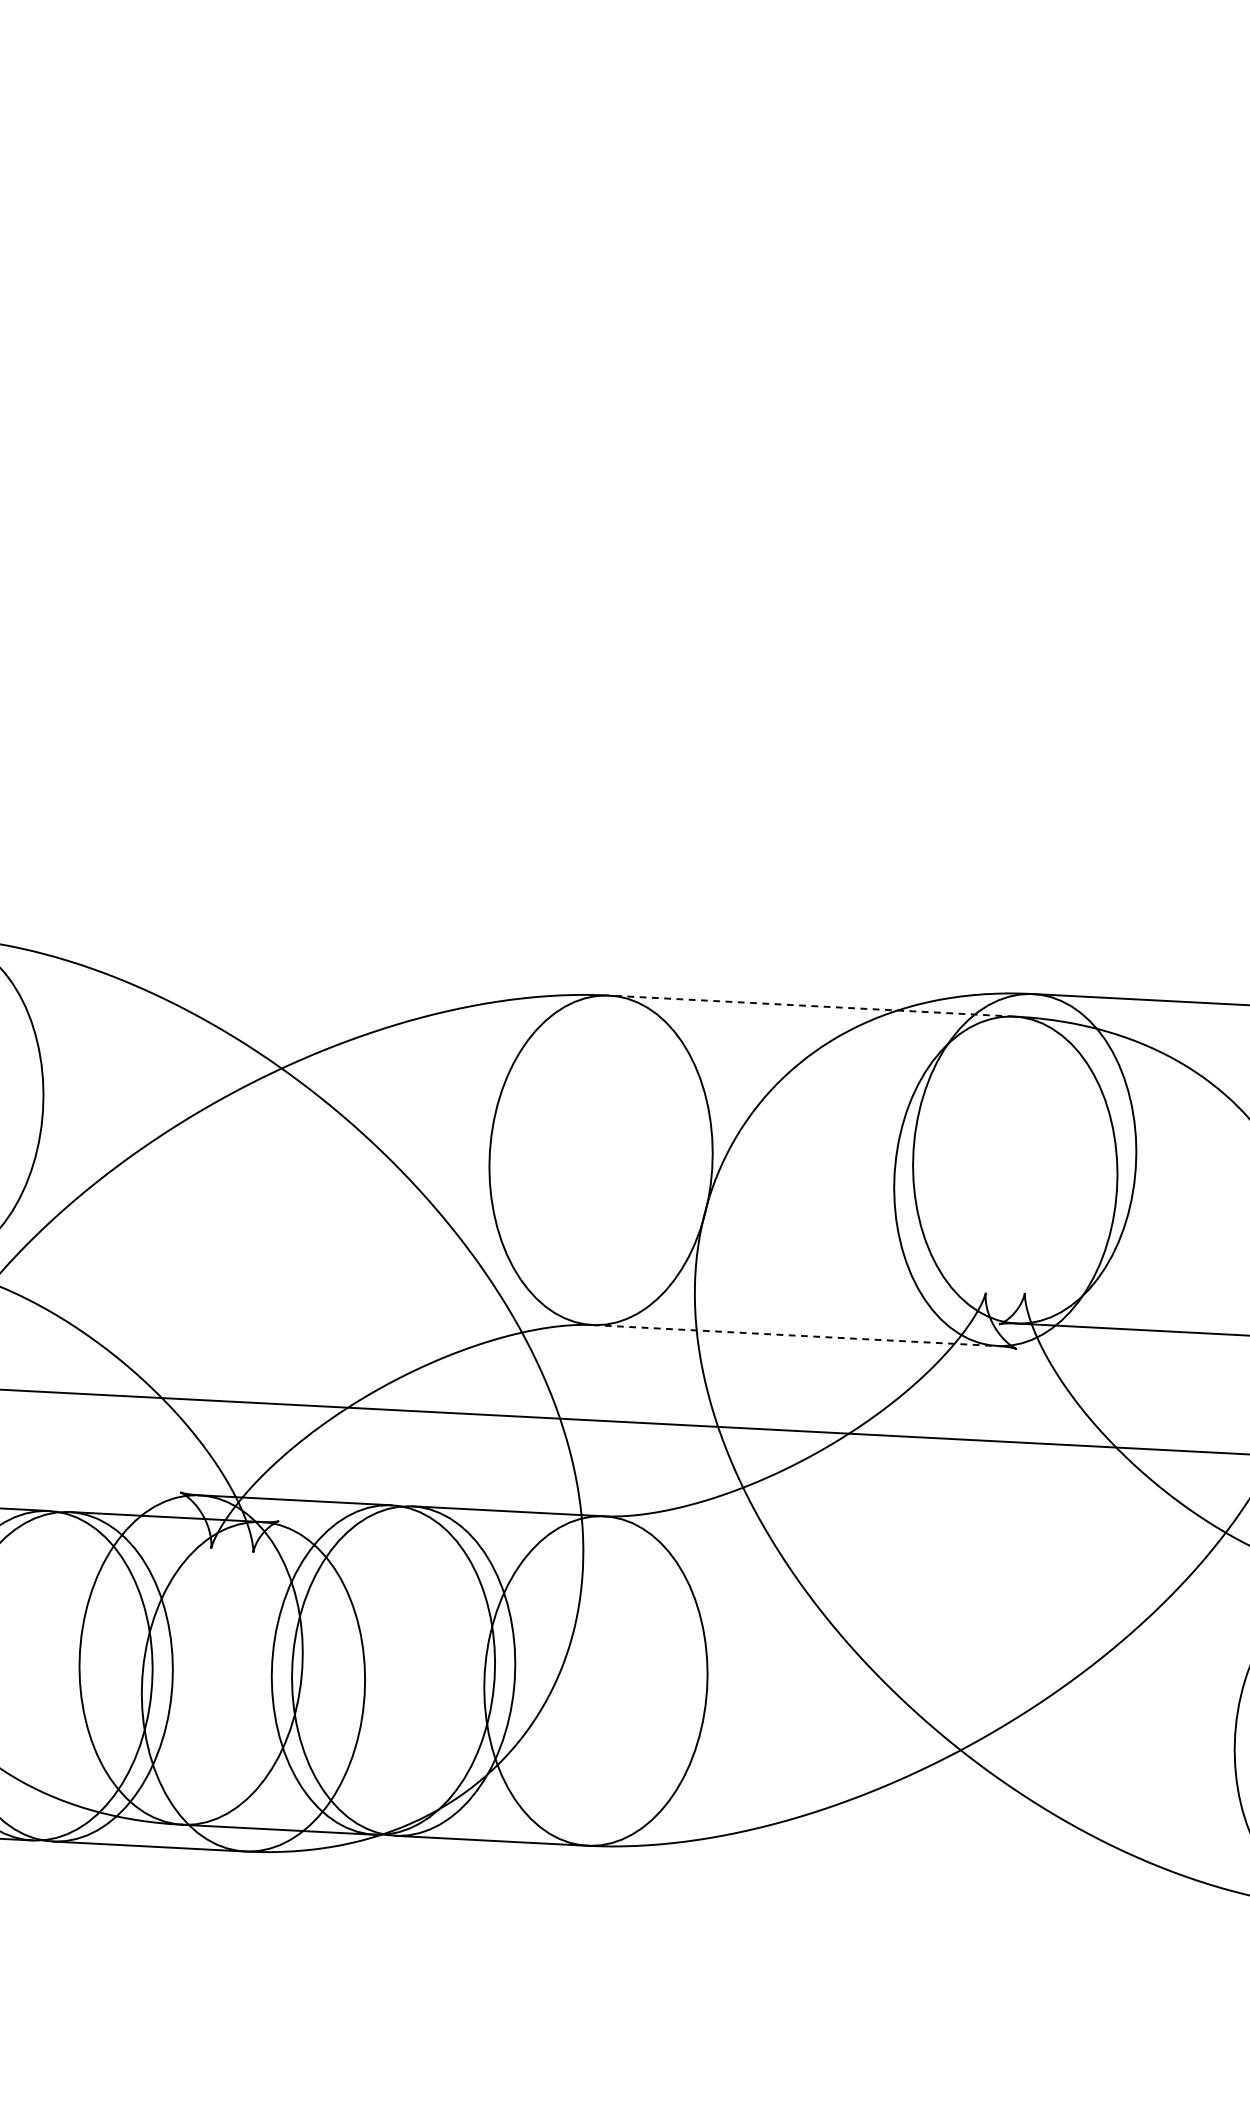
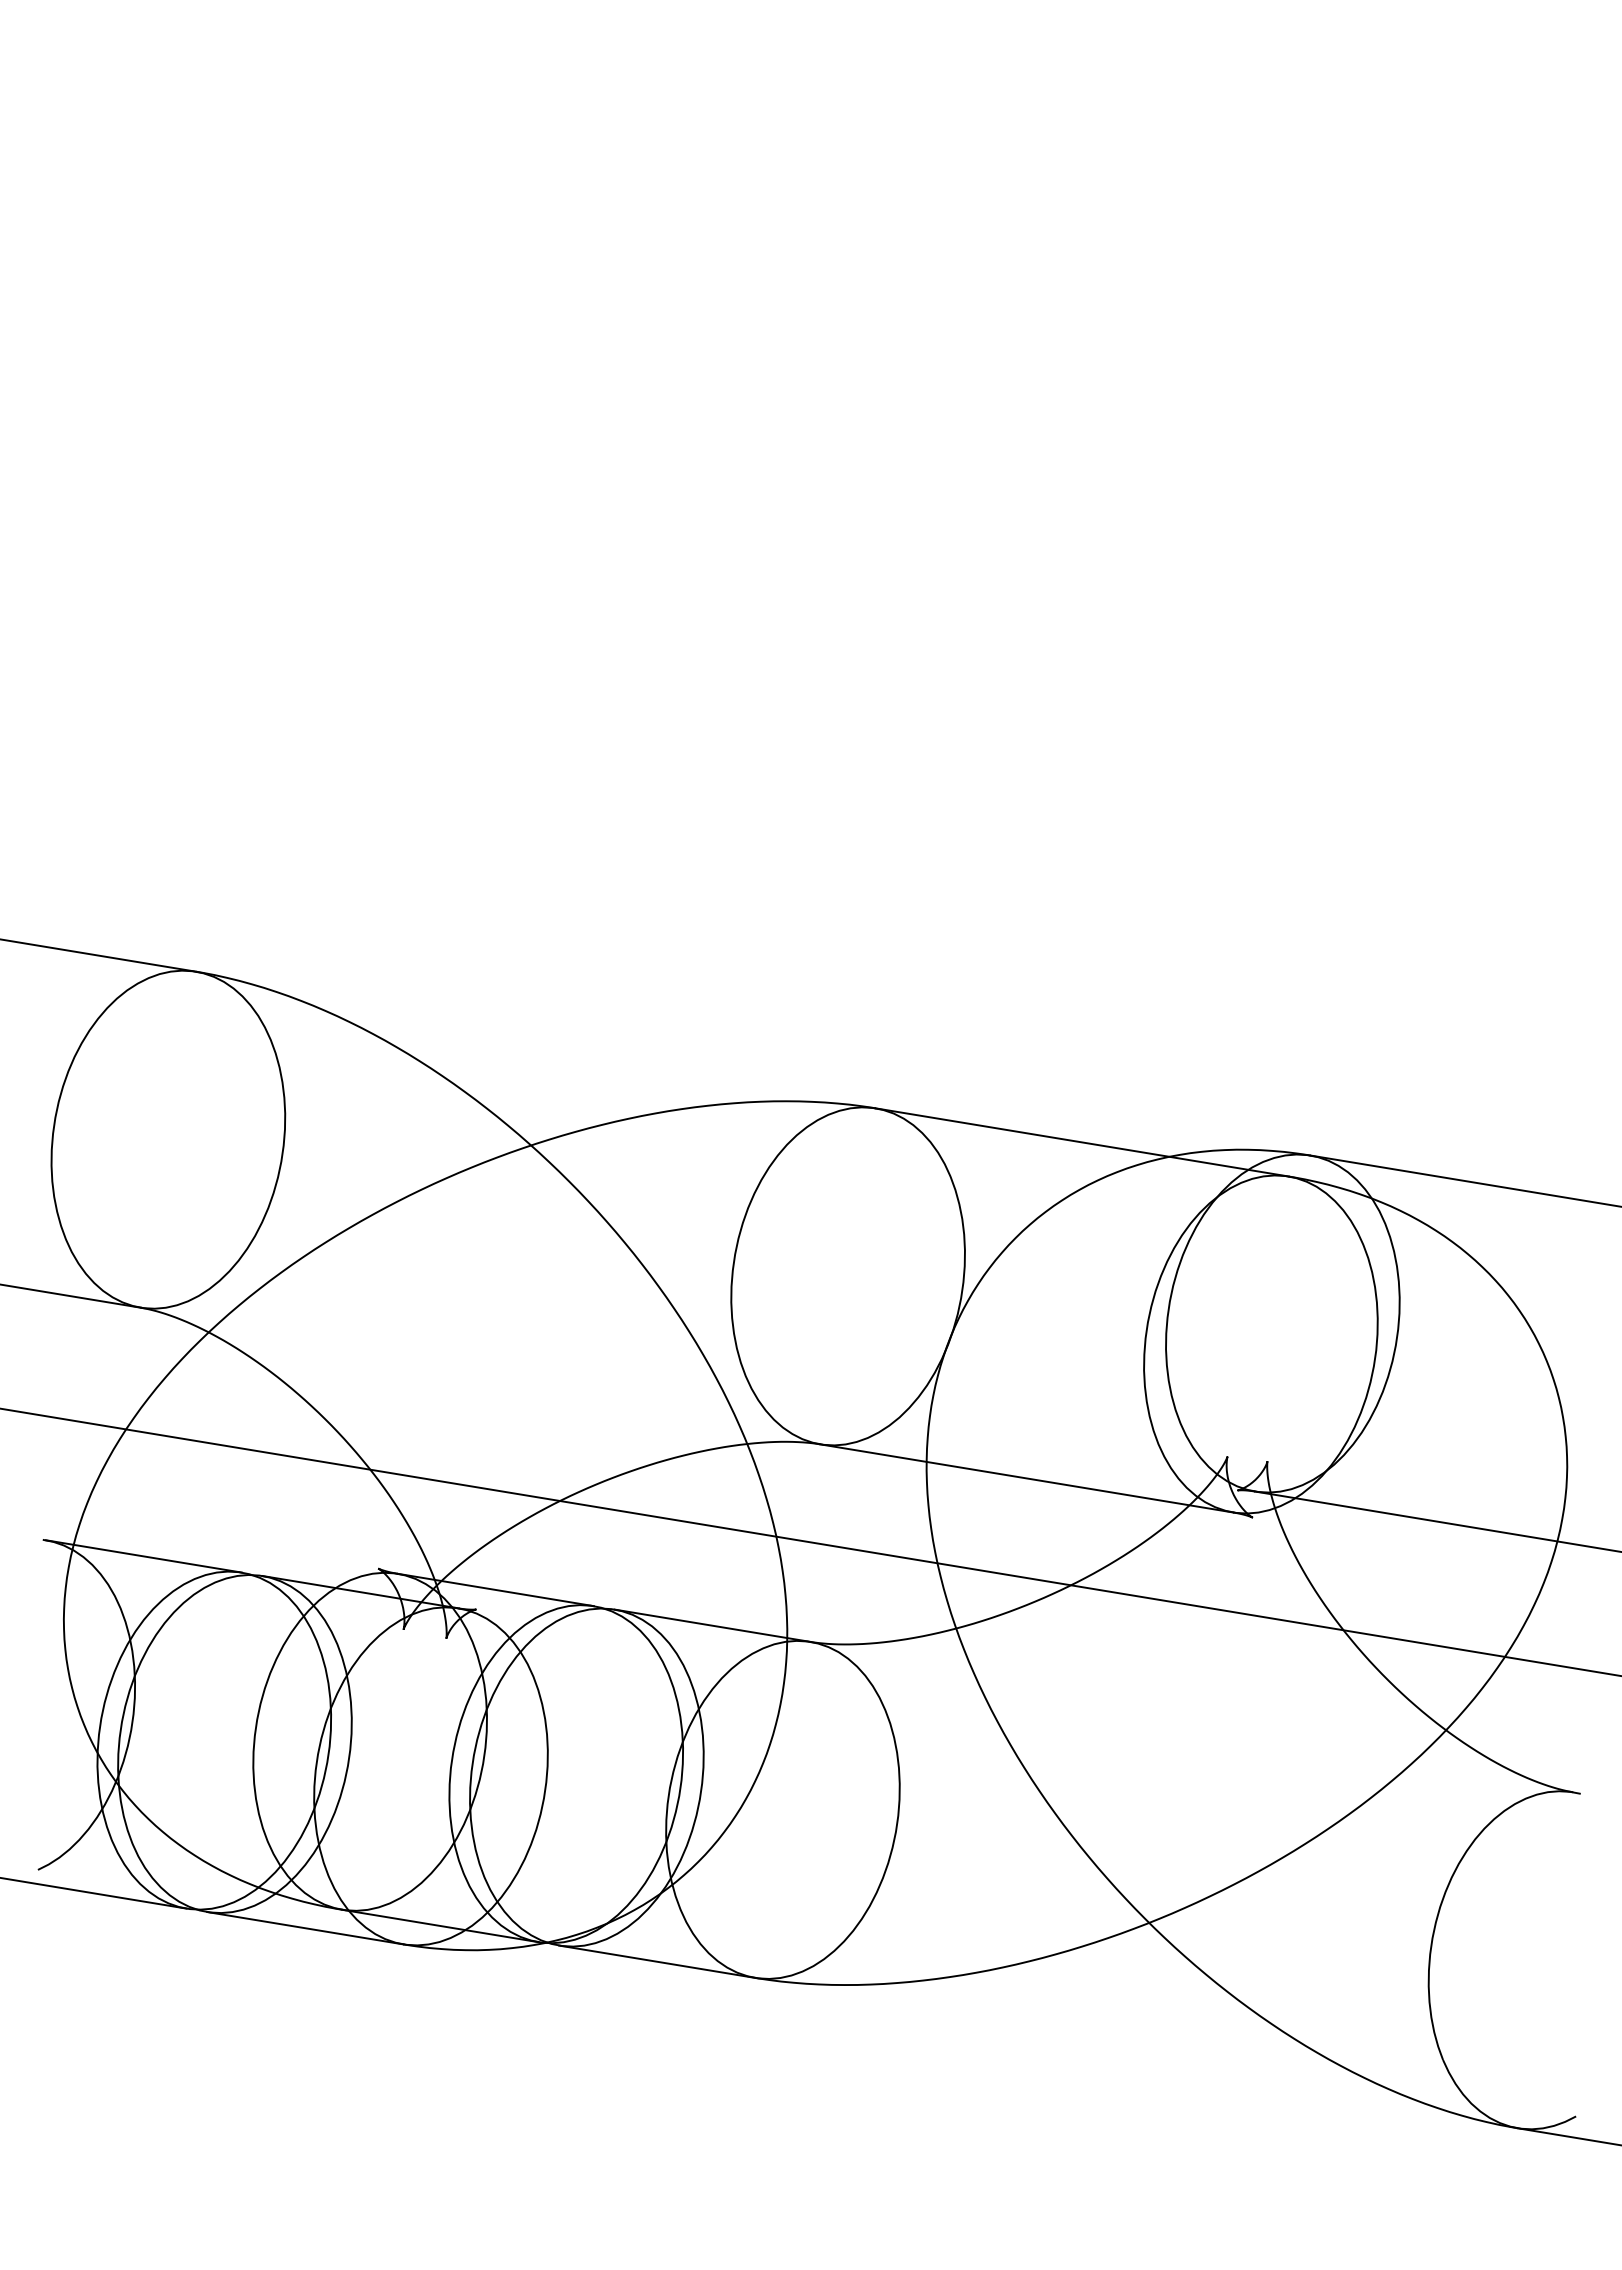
line: (811, 1006) -> (1081, 1142), dashed -> solid
line: (795, 1335) -> (1027, 1478), dashed -> solid

